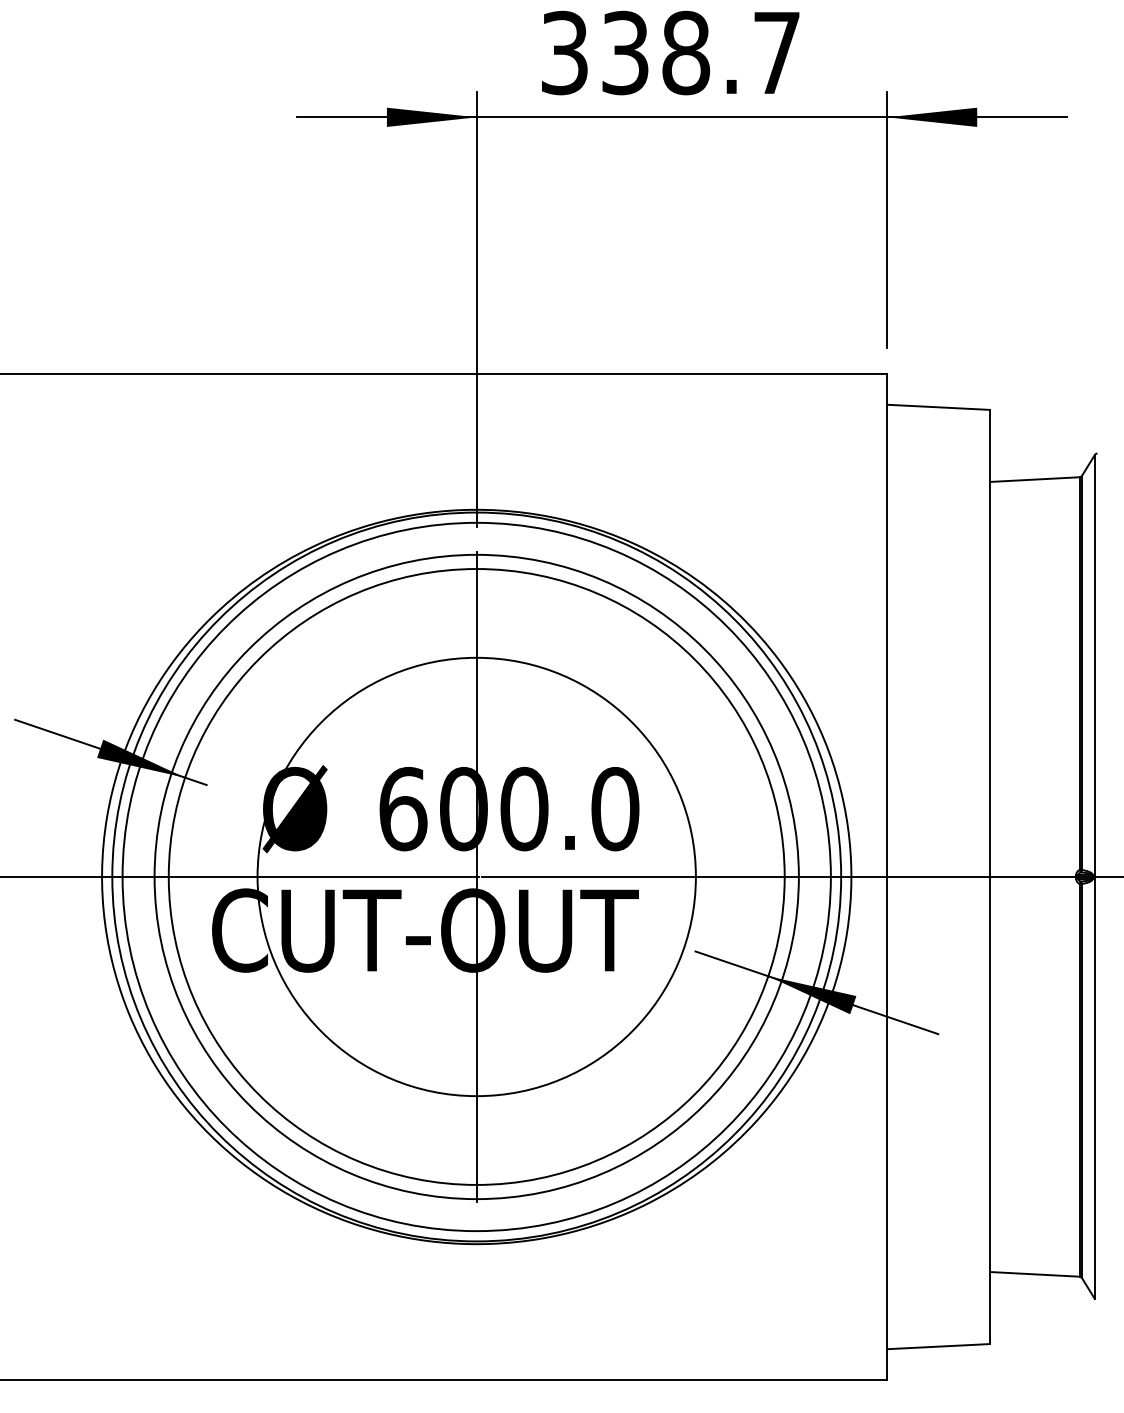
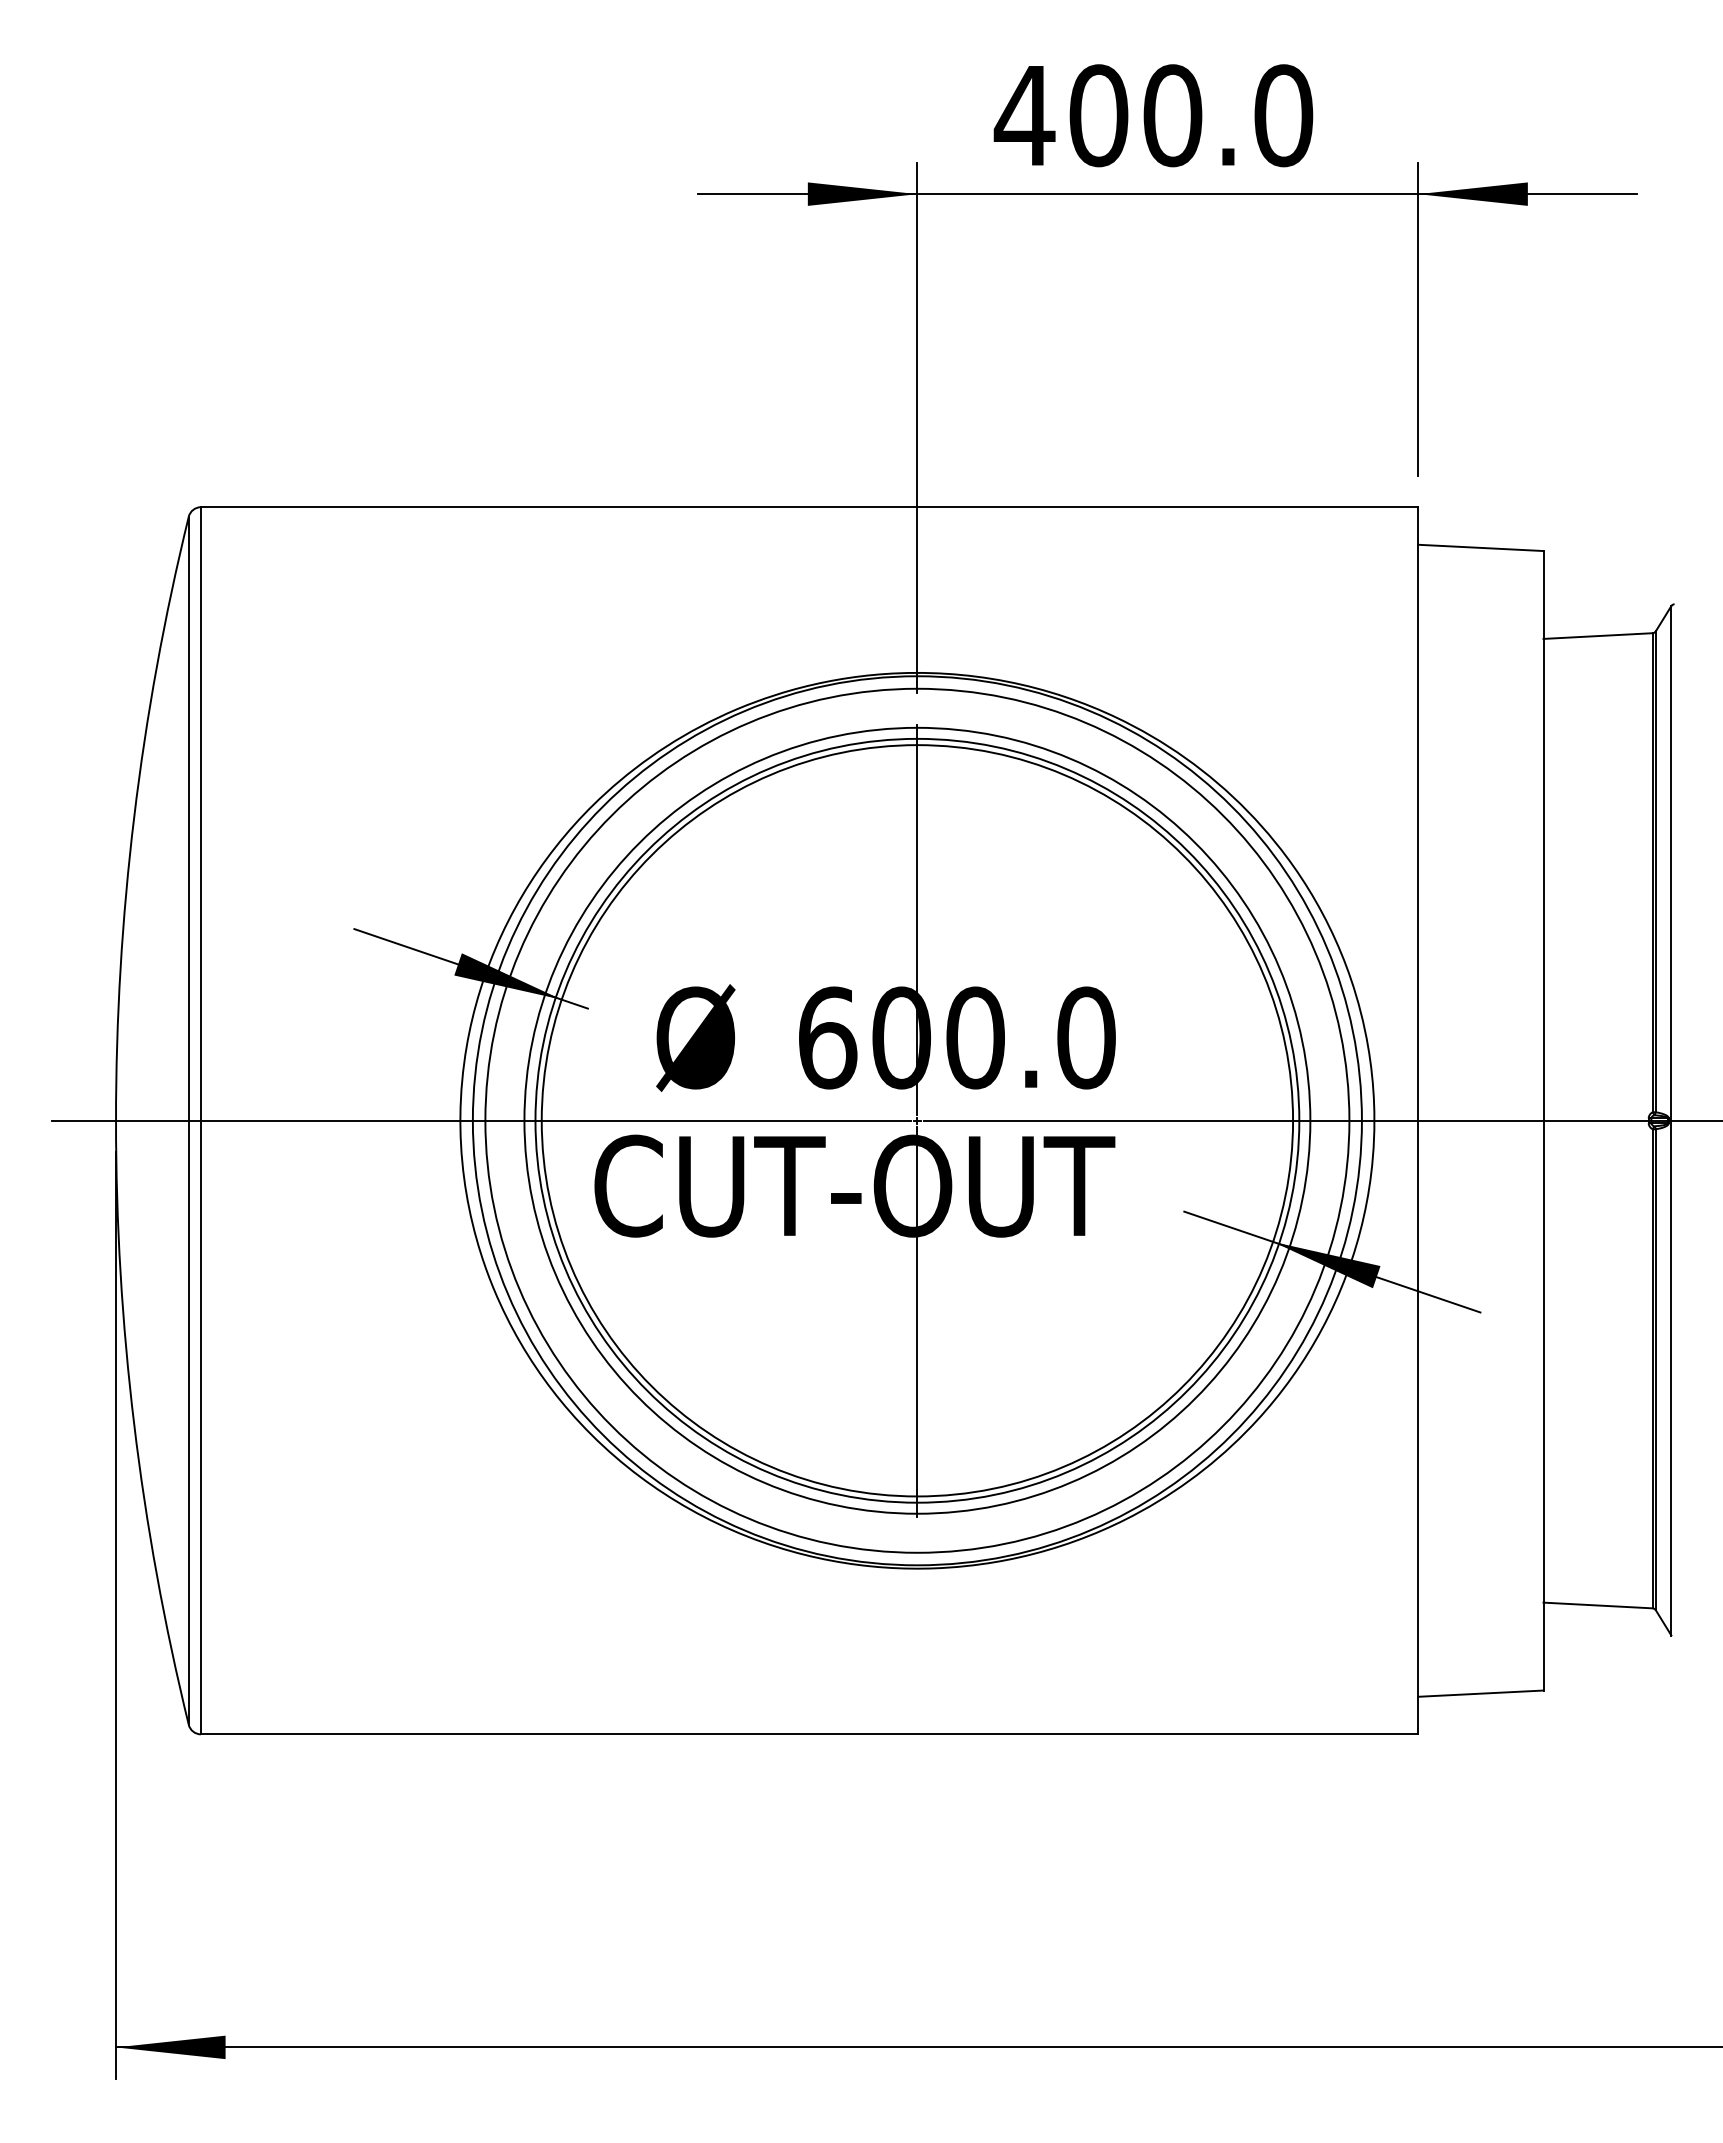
text: (670, 52) -> (1153, 115), 338.7 -> 400.0
circle: (476, 876) -> (917, 1120), size x1.43

